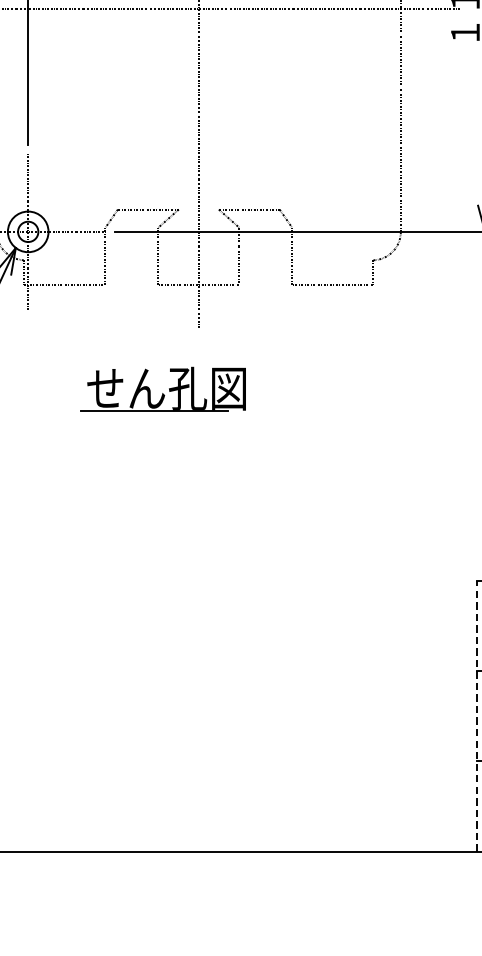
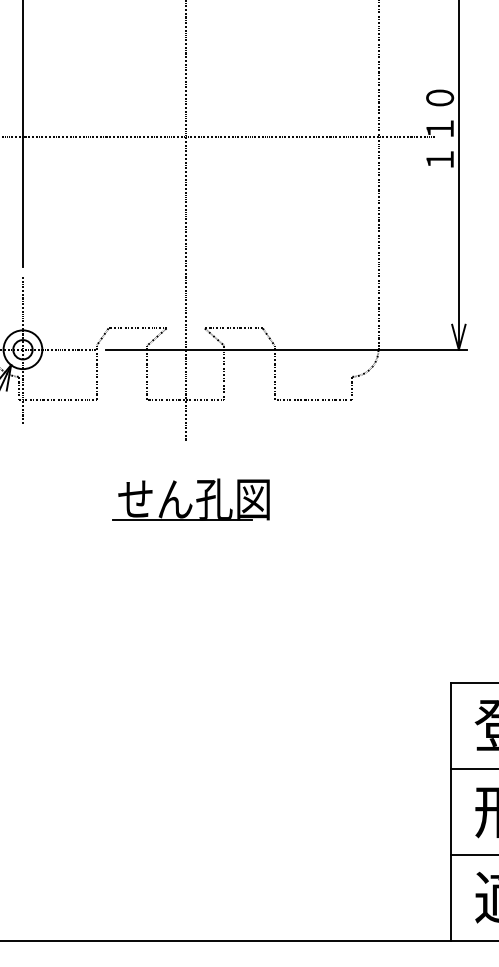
part: (162, 388) -> (190, 499), moved
line: (477, 715) -> (451, 811), dashed -> solid

